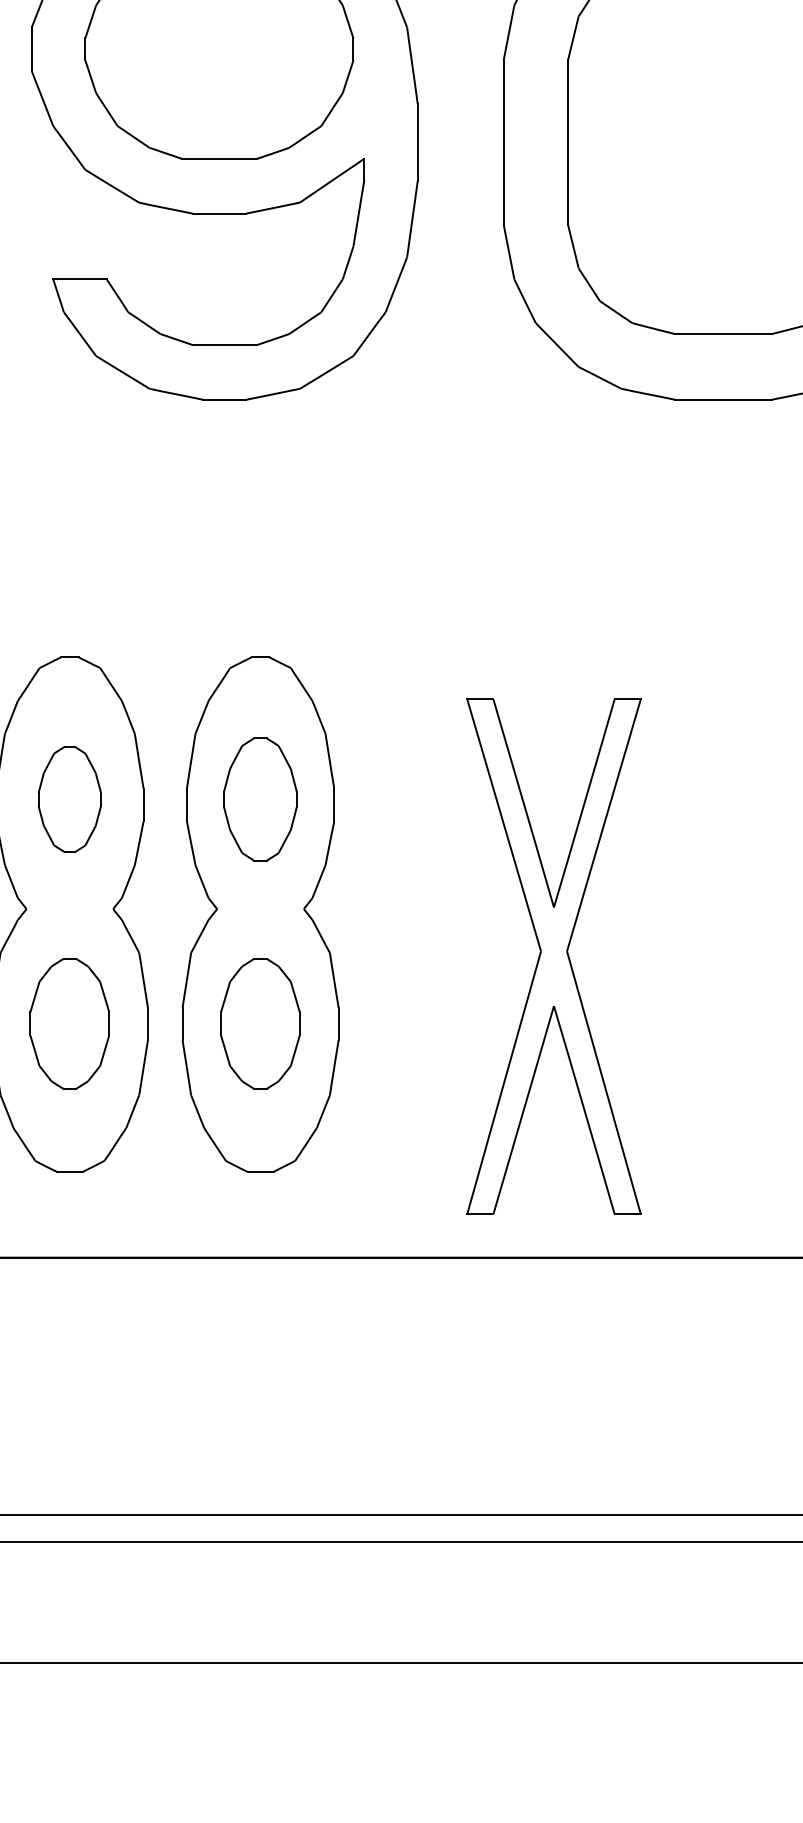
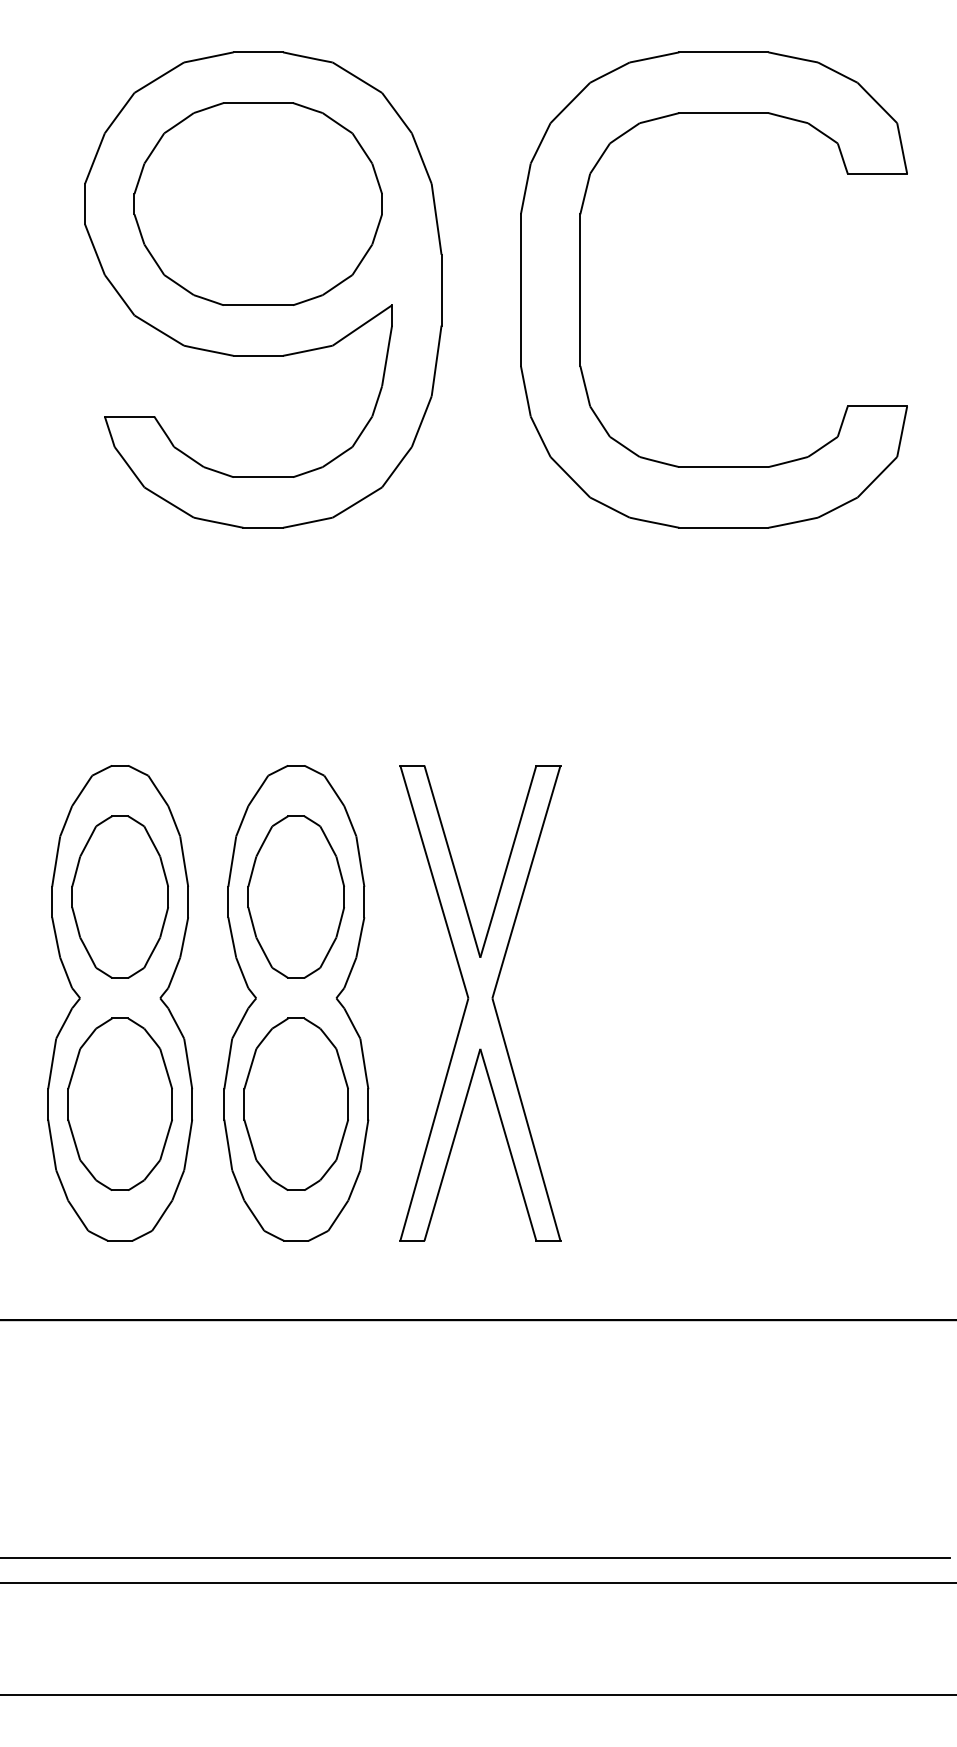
part: (69, 798) -> (119, 896), size x1.67
part: (259, 798) -> (295, 896), size x1.43
part: (554, 956) -> (480, 1003), moved
part: (69, 1023) -> (119, 1103), size x1.43
part: (259, 1023) -> (295, 1103), size x1.43

